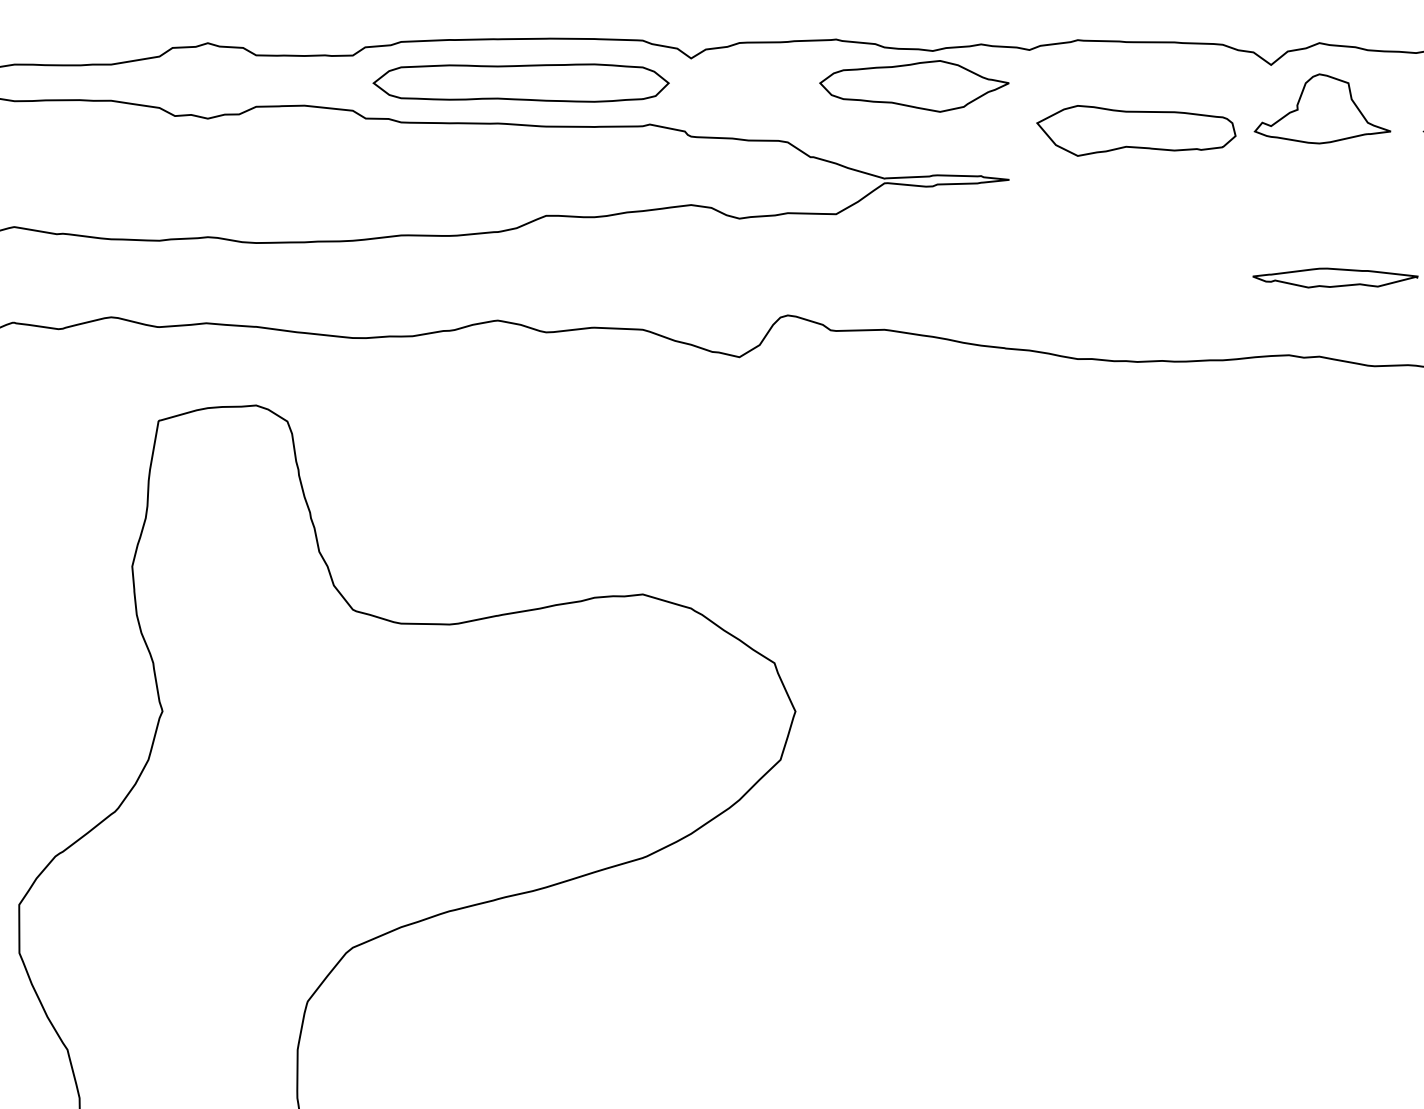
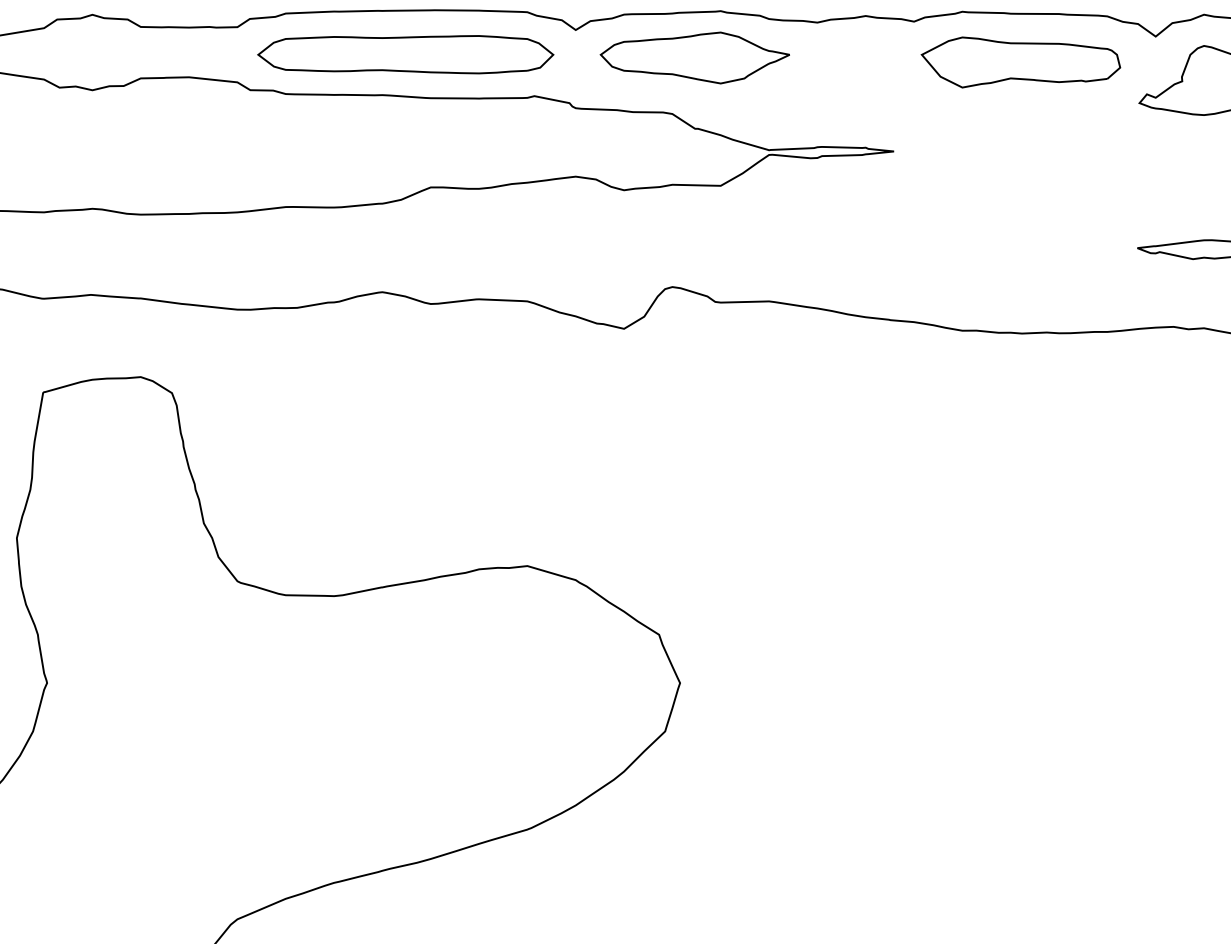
part: (914, 86) -> (695, 58), moved
part: (1136, 130) -> (1021, 62), moved

